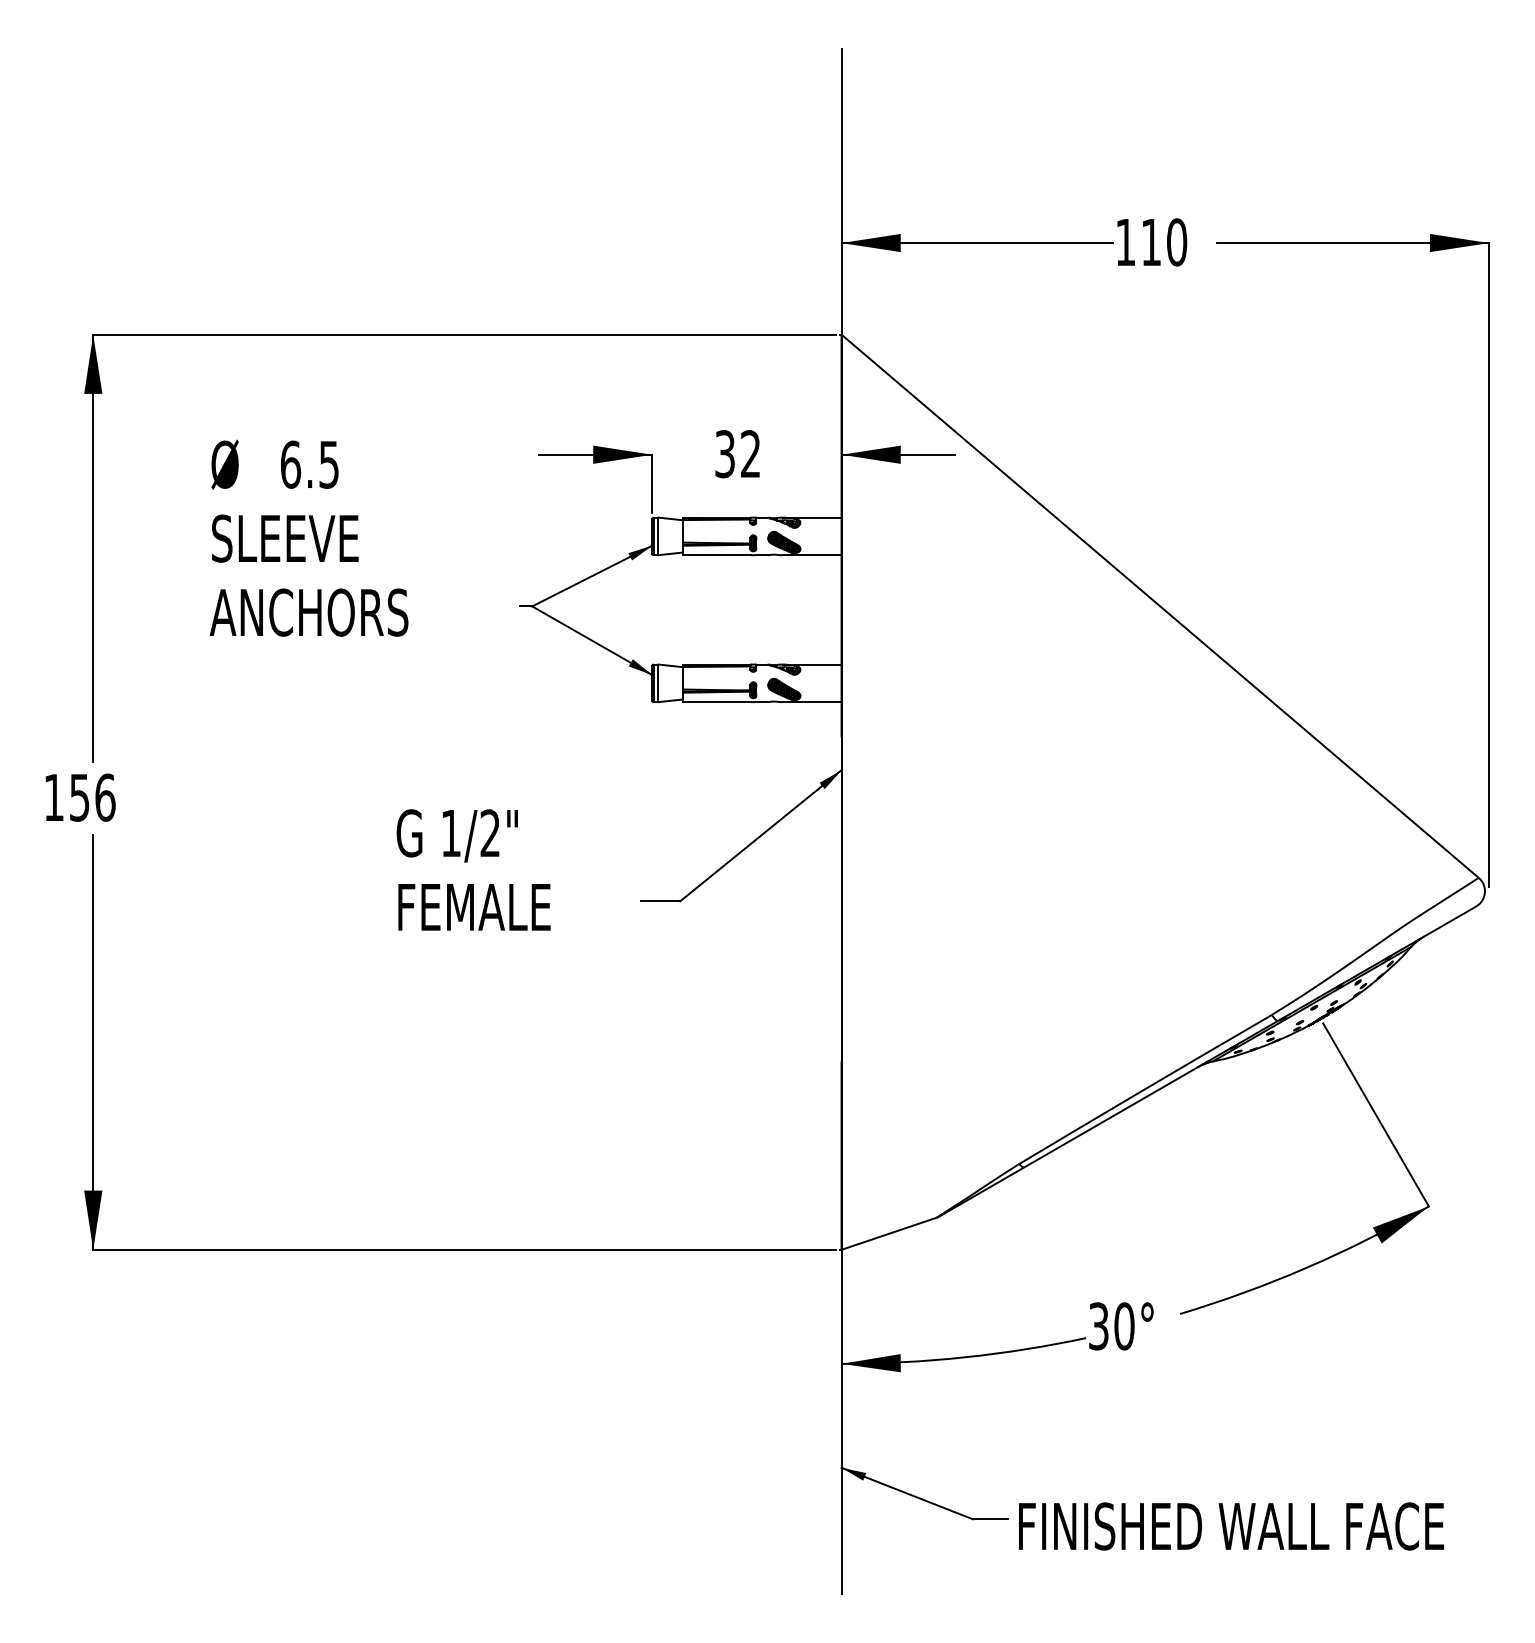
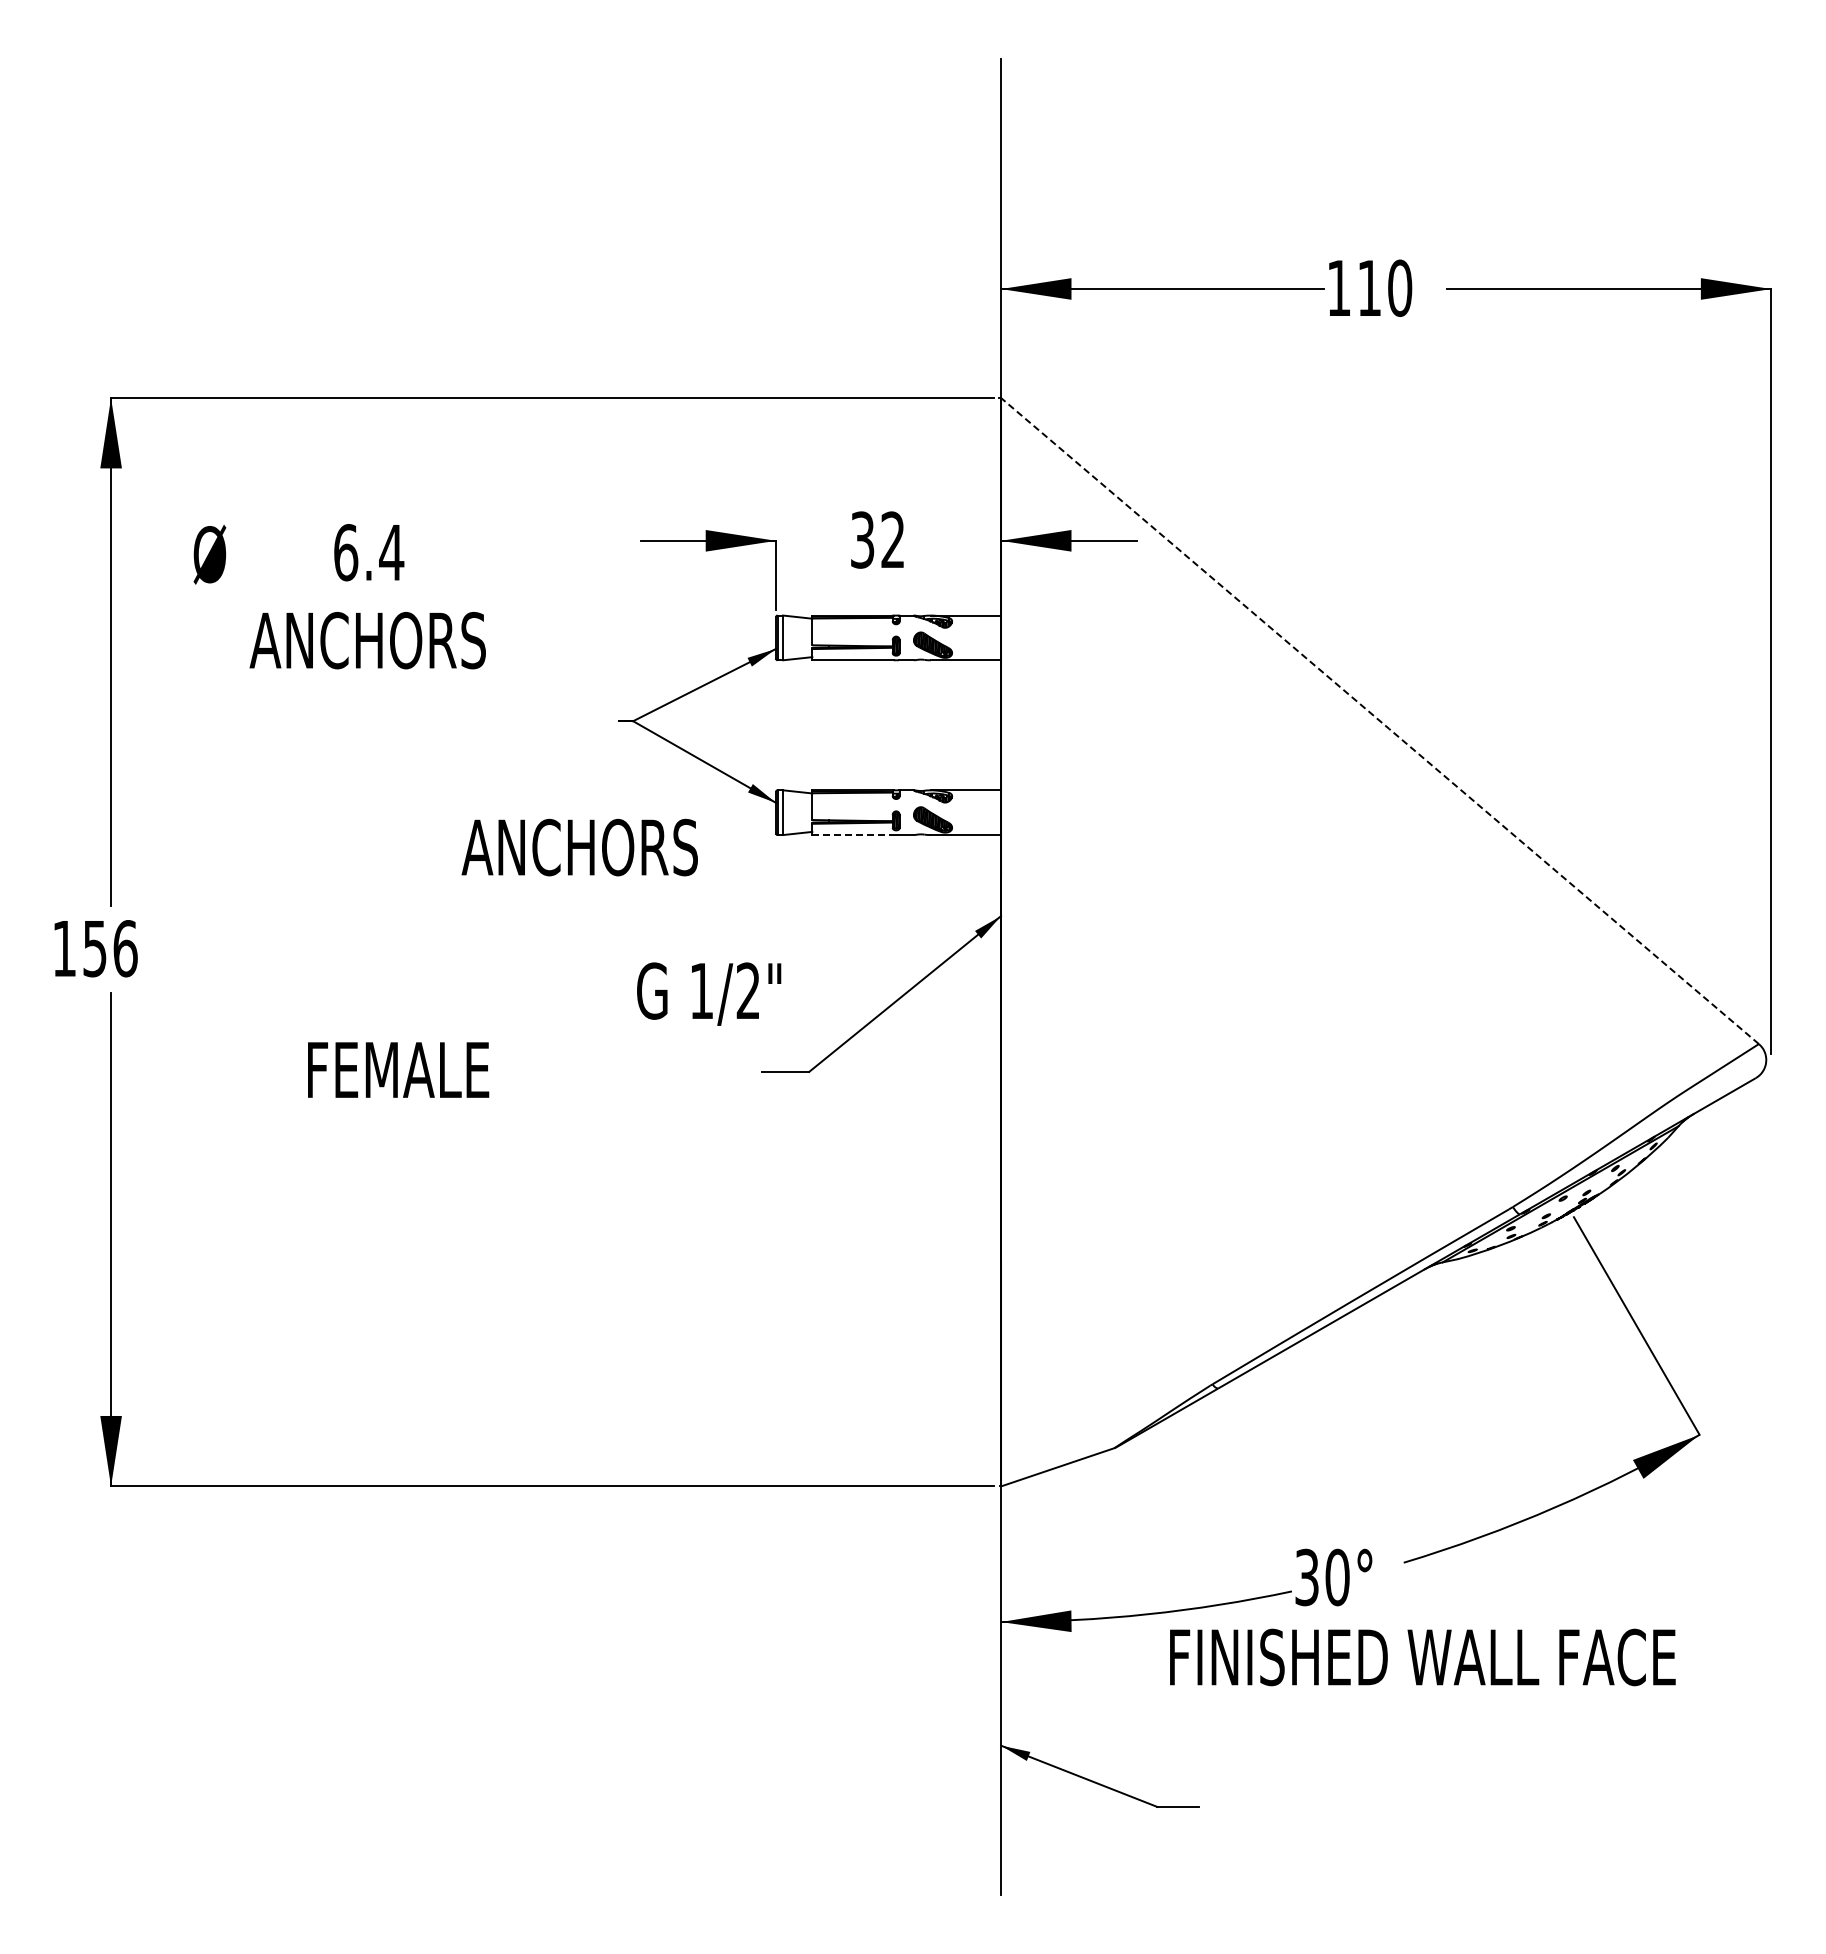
text: (224, 464) -> (209, 554), moved
text: (329, 465) -> (391, 553), 6.5 -> 6.4
text: (308, 538) -> (367, 640), SLEEVE -> ANCHORS
line: (1160, 606) -> (1380, 721), solid -> dashed
text: (308, 612) -> (579, 847), moved
line: (716, 702) -> (852, 835), solid -> dashed
text: (457, 835) -> (709, 993), moved
text: (474, 906) -> (398, 1069), moved
text: (1231, 1526) -> (1422, 1657), moved

